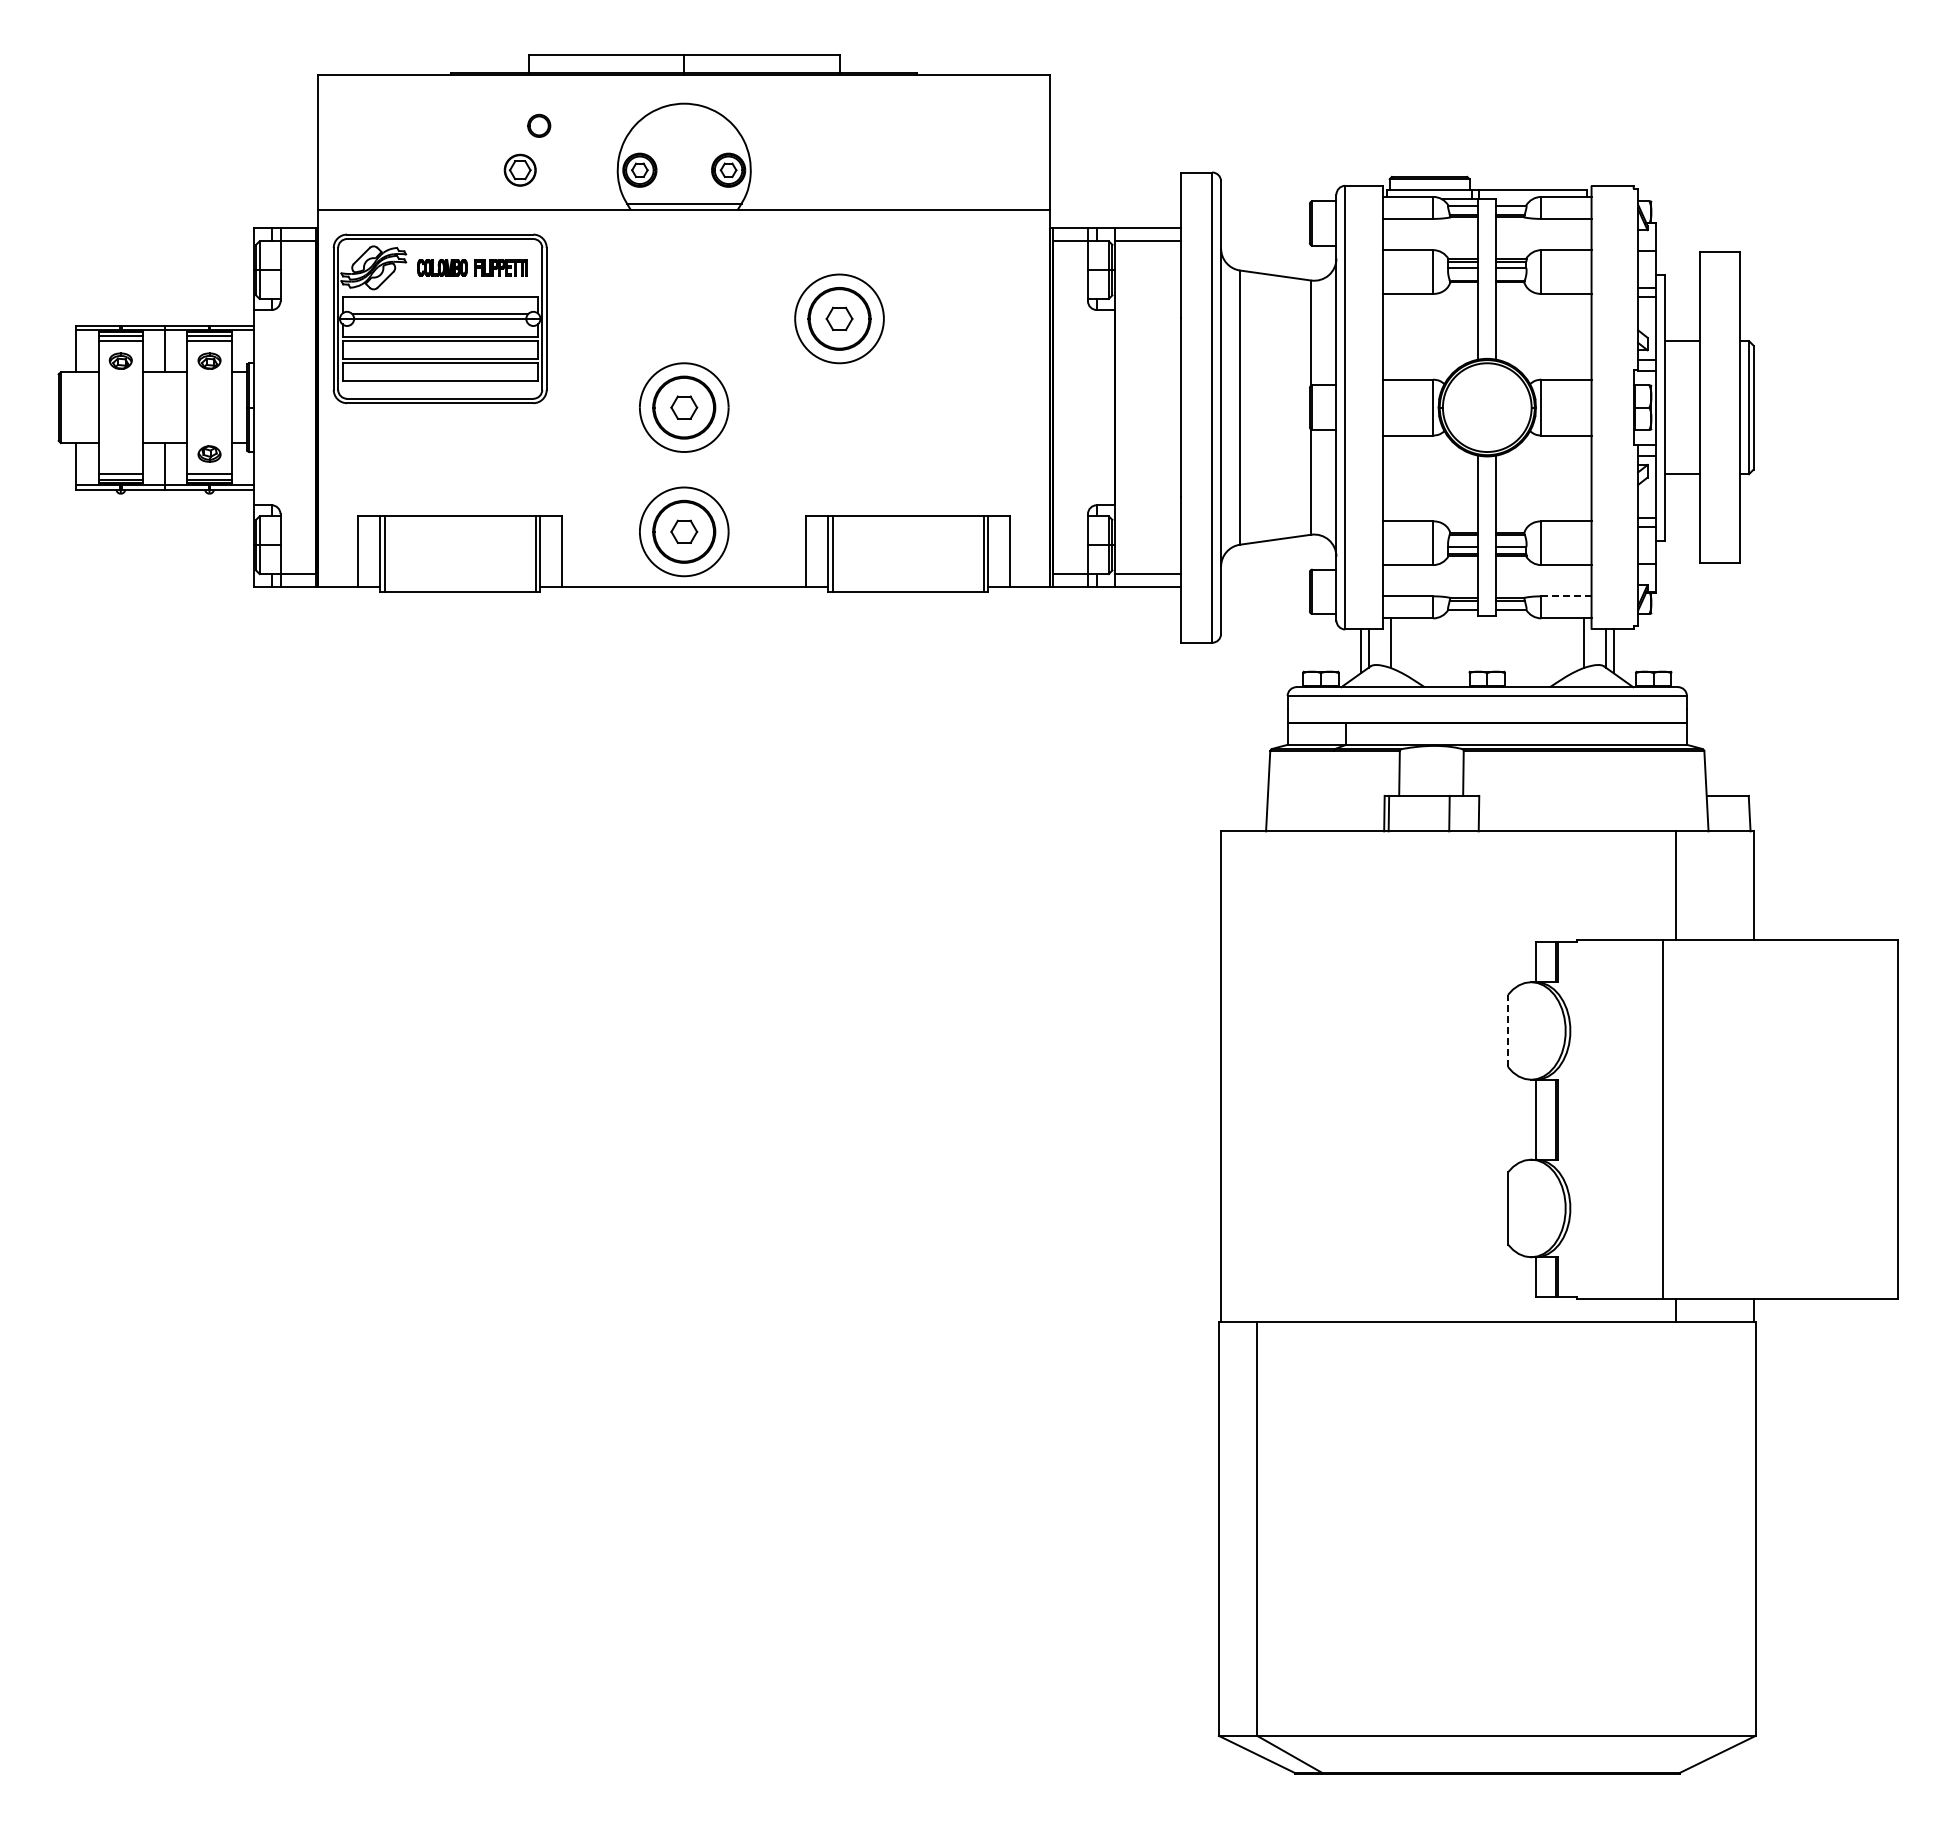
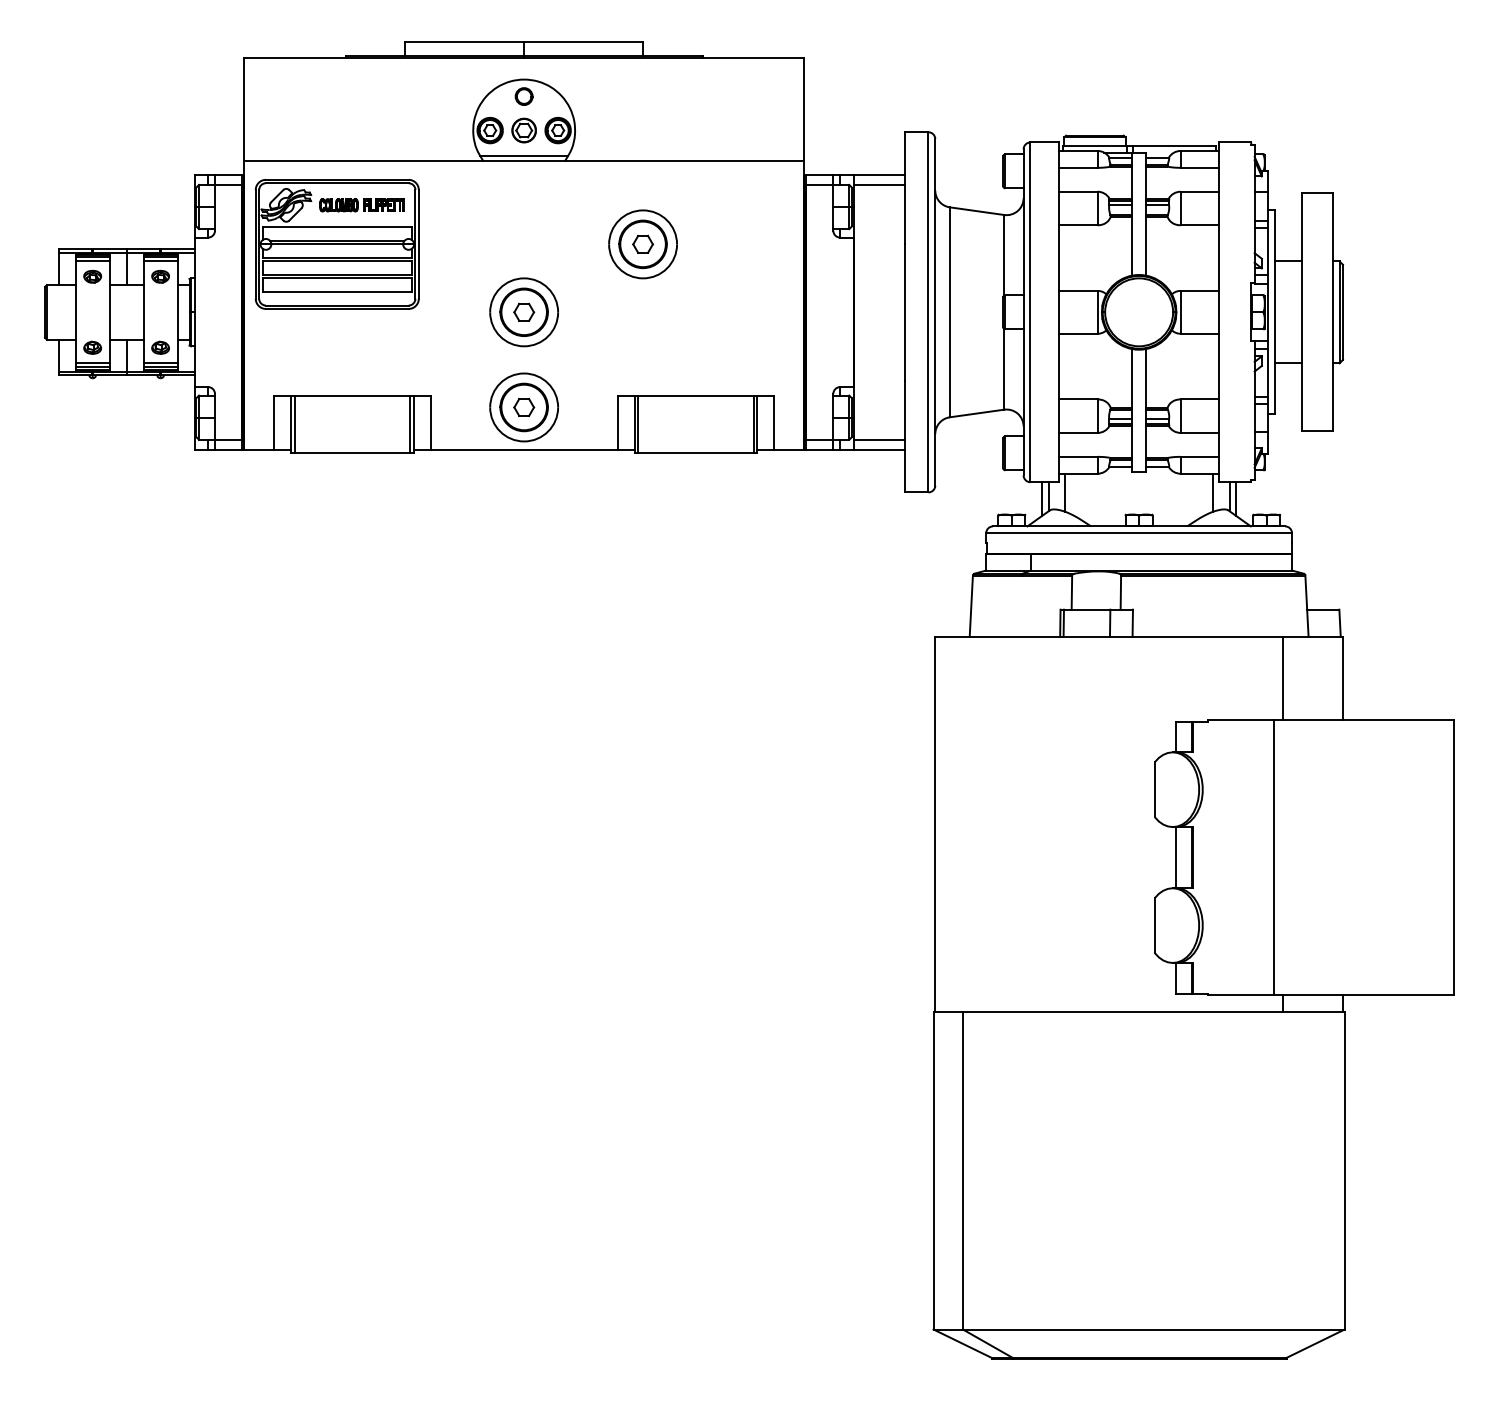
part: (539, 125) -> (524, 96), moved
part: (519, 169) -> (523, 129), moved
part: (120, 453) -> (92, 347), added
line: (1565, 596) -> (1199, 456), dashed -> solid
line: (1508, 1030) -> (1155, 789), dashed -> solid

